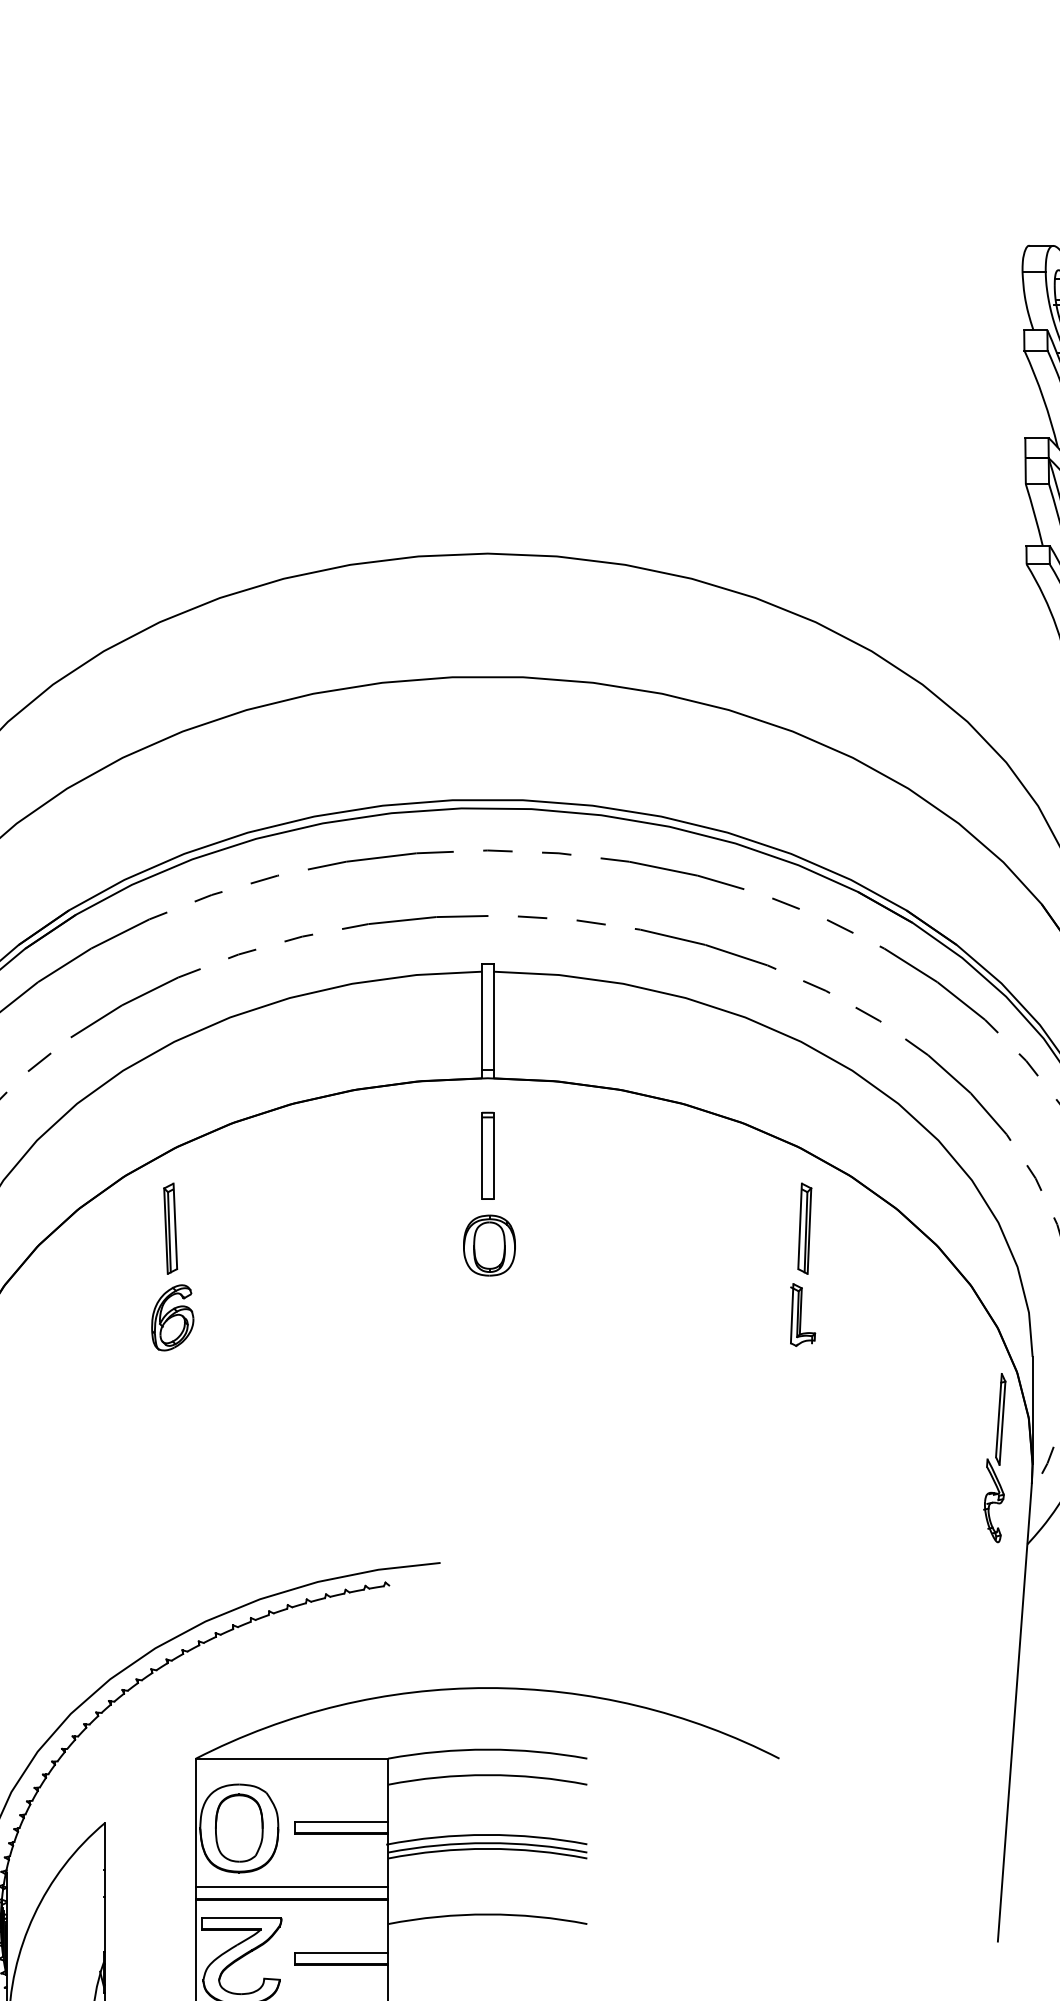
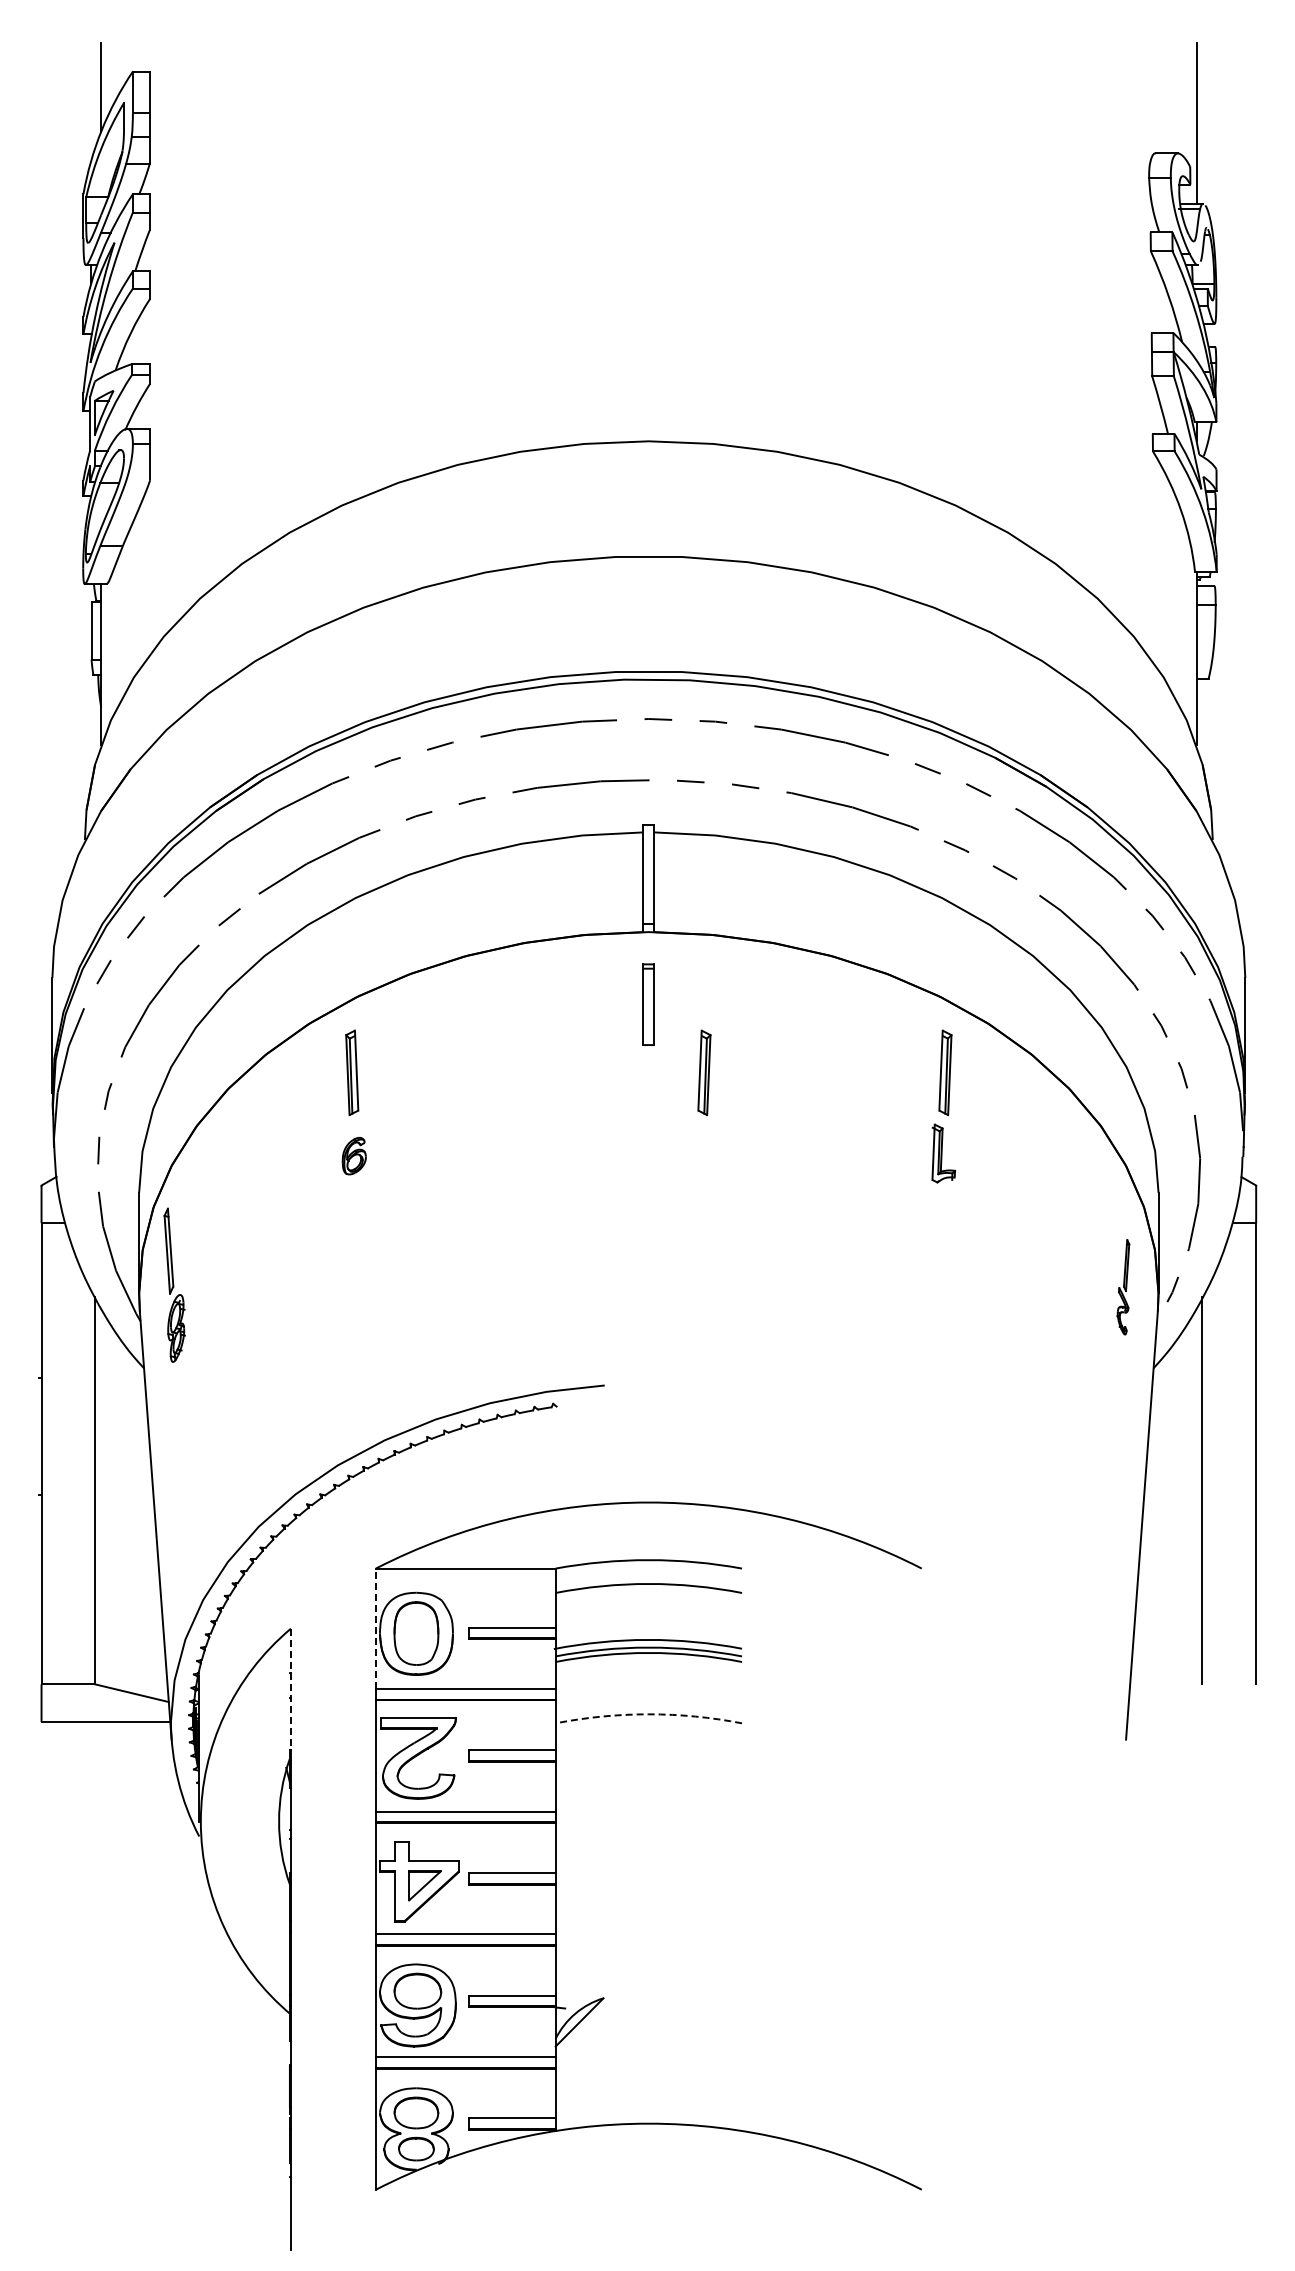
part: (547, 1228) -> (704, 1072), added
part: (489, 1245) -> (650, 1088), removed
part: (173, 1317) -> (354, 1155), size x0.6
part: (995, 1457) -> (1123, 1286), size x0.6
line: (195, 1822) -> (375, 1628), solid -> dashed
line: (104, 1887) -> (290, 1689), solid -> dashed
arc: (487, 1914) -> (648, 1714), solid -> dashed

